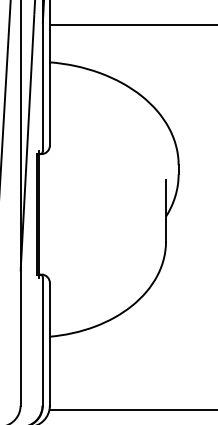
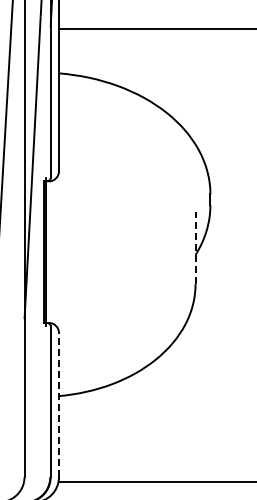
line: (165, 211) -> (195, 248), solid -> dashed
line: (50, 343) -> (59, 404), solid -> dashed

